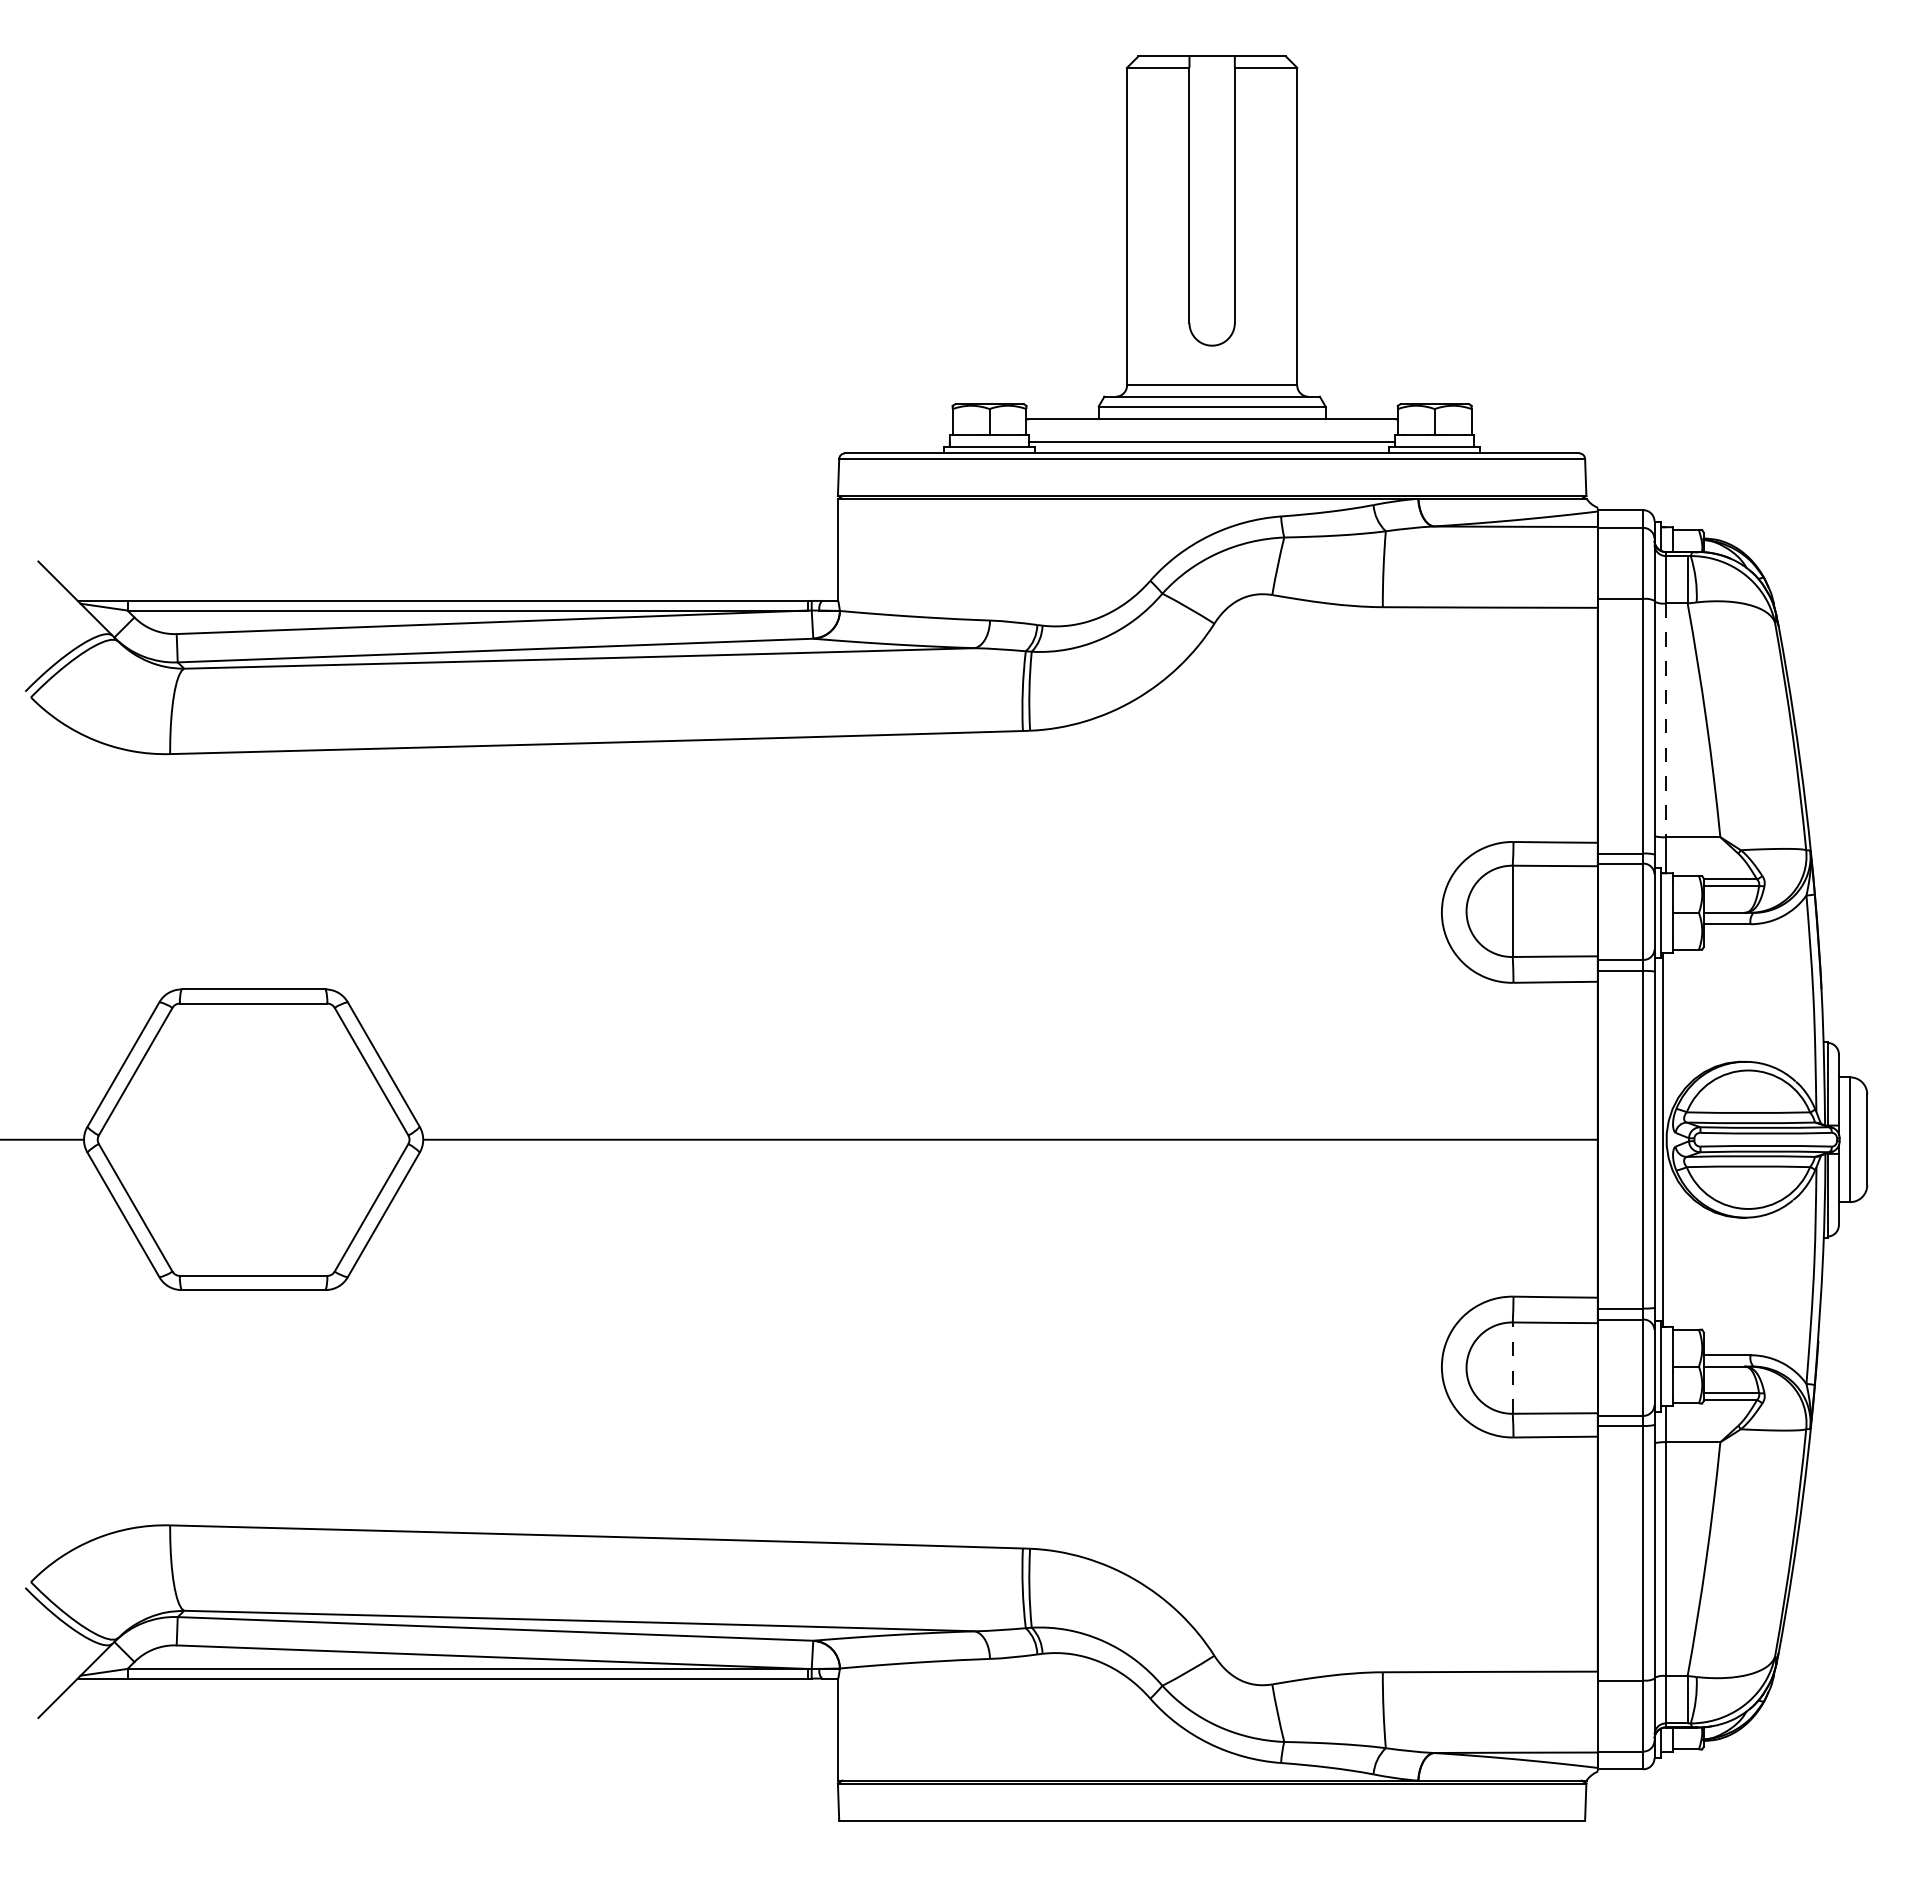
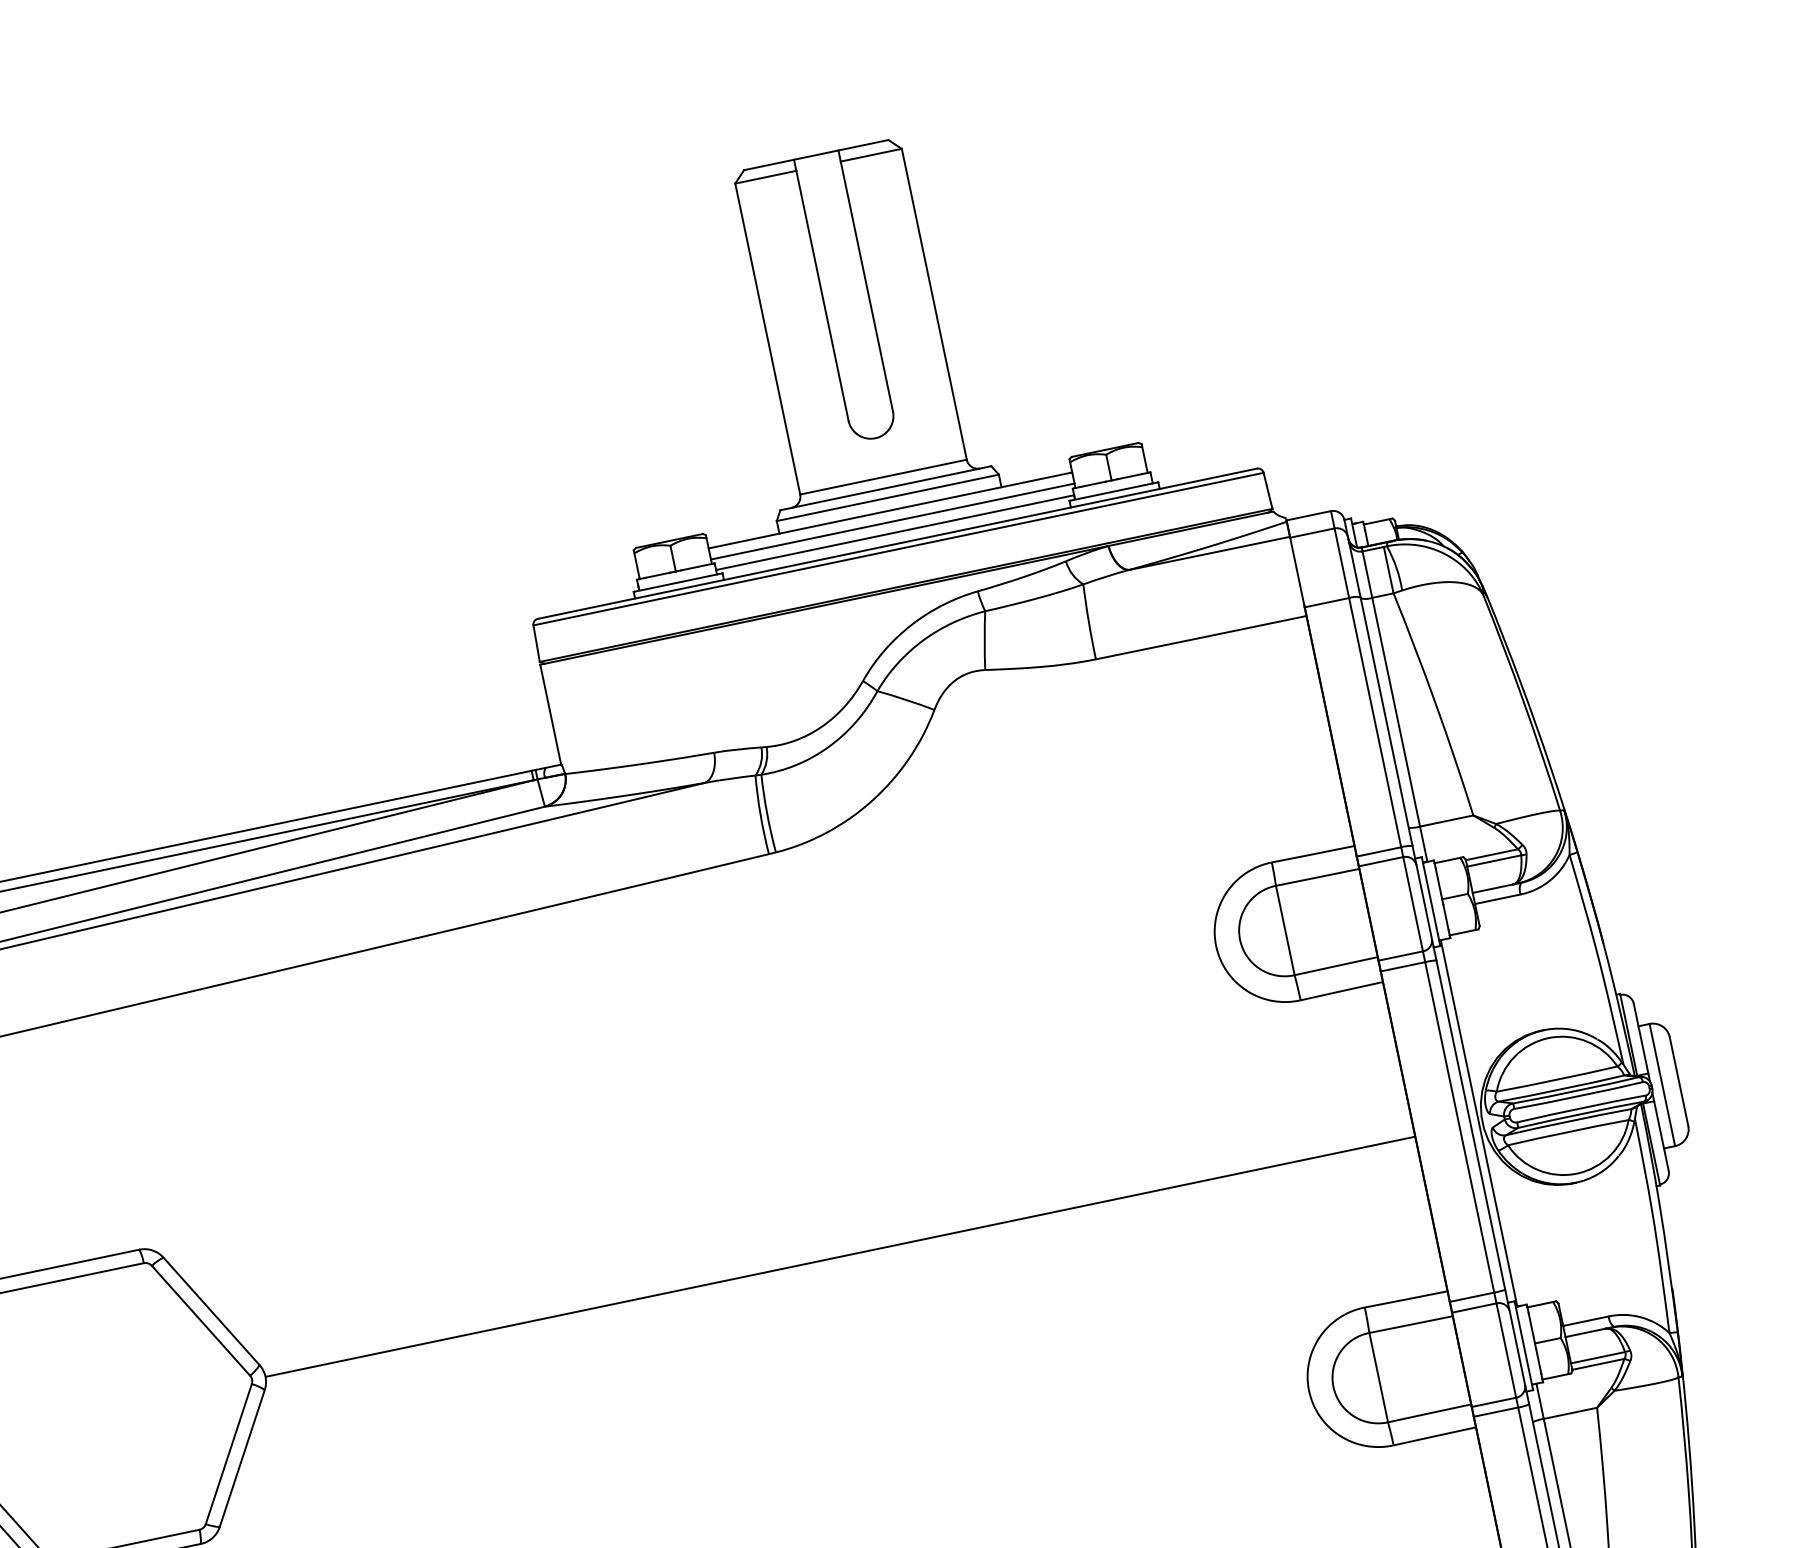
line: (1211, 430) -> (892, 521), added
line: (1665, 720) -> (1395, 712), dashed -> solid
line: (1512, 1368) -> (1378, 1378), dashed -> solid

